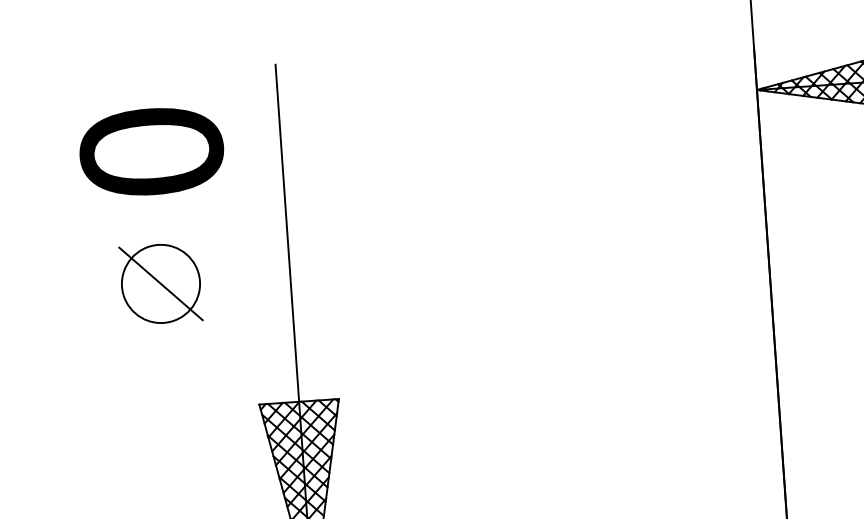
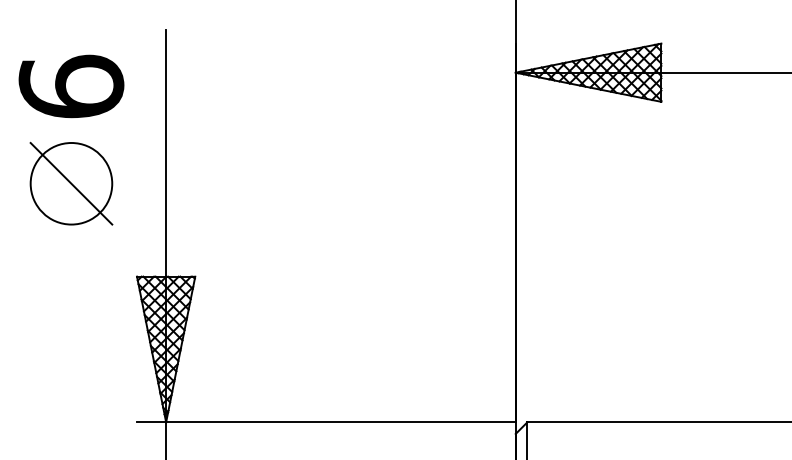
text: (151, 151) -> (71, 86), 0 -> 6
part: (161, 283) -> (71, 183), size x1.43

